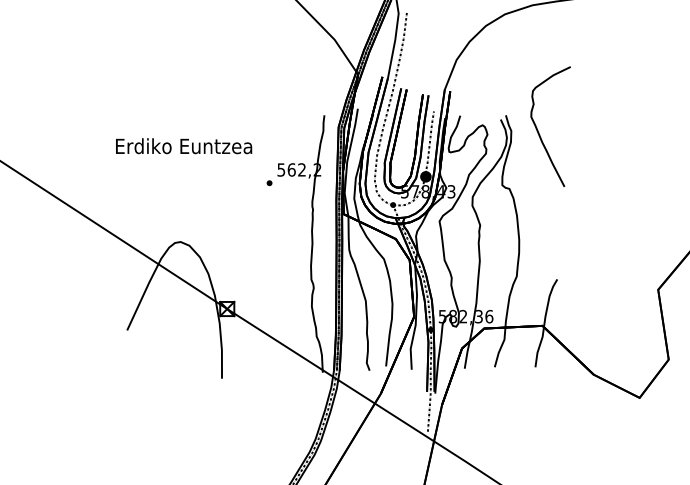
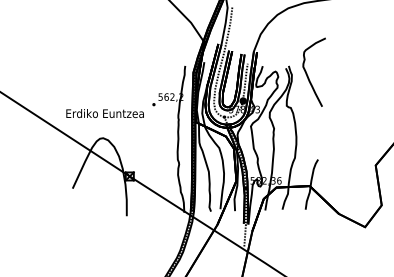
text: (182, 146) -> (104, 113), moved

